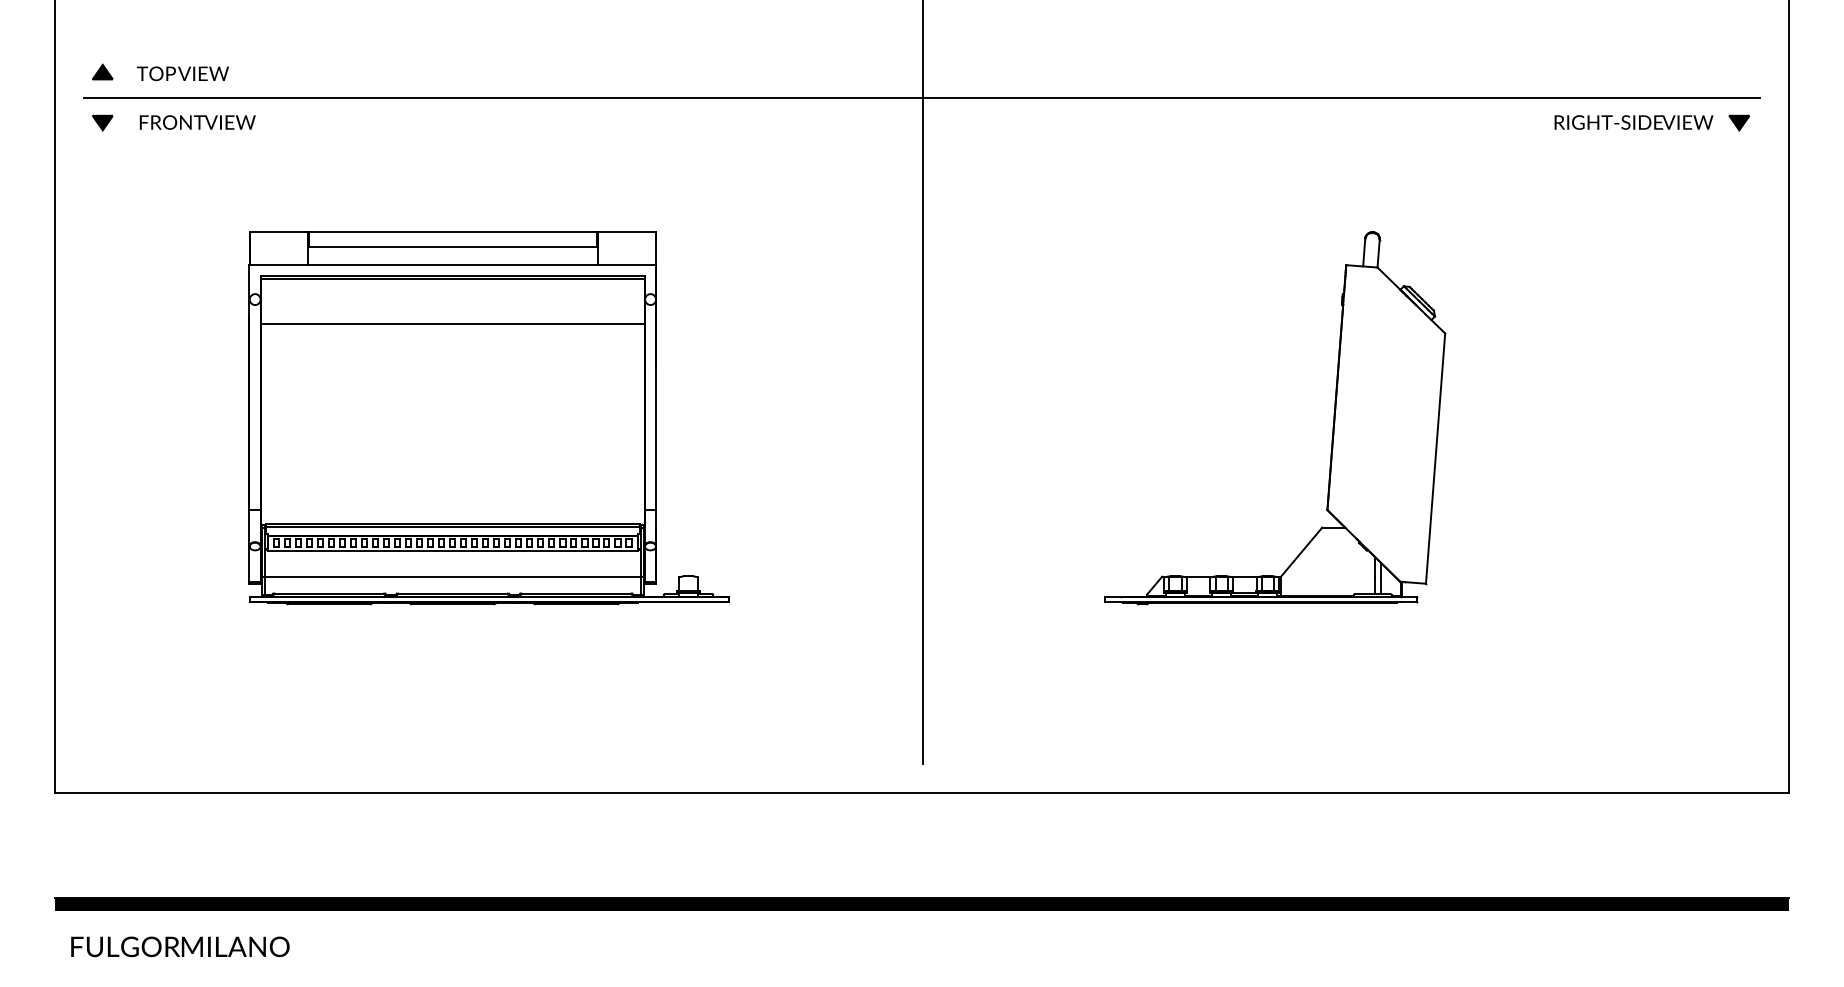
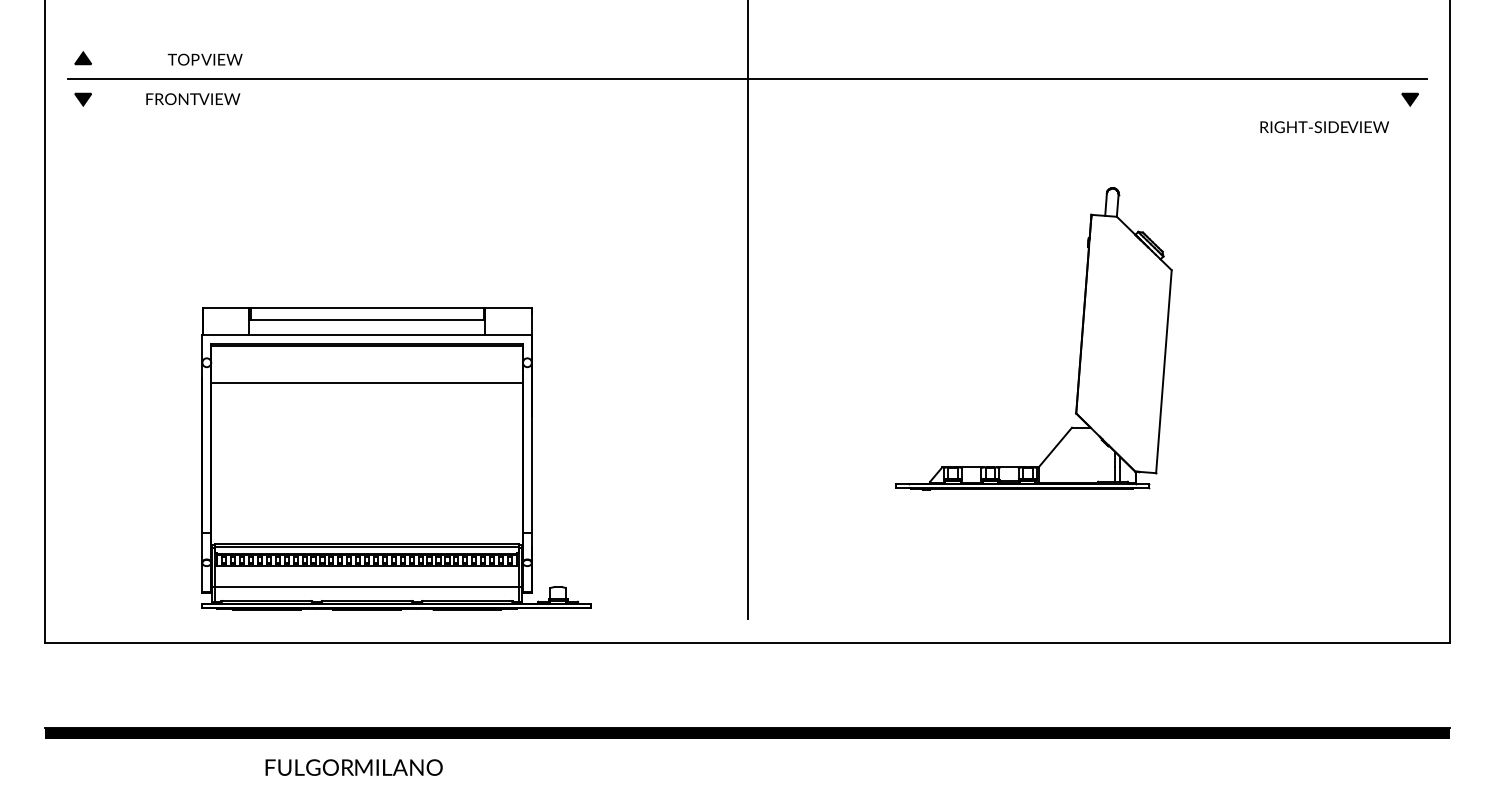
text: (182, 73) -> (204, 59), moved
text: (198, 122) -> (193, 99), moved
text: (1633, 122) -> (1324, 127), moved
part: (489, 417) -> (396, 458), moved
text: (179, 946) -> (353, 767), moved

